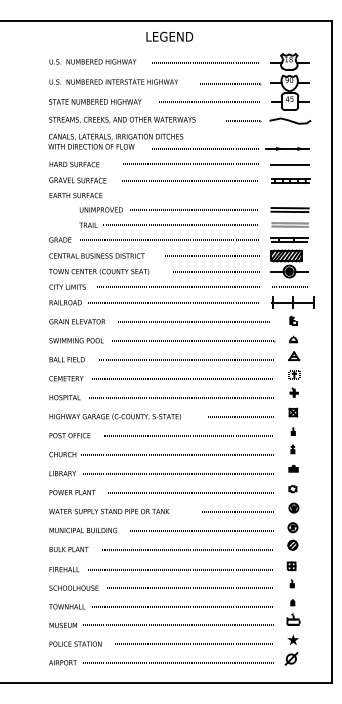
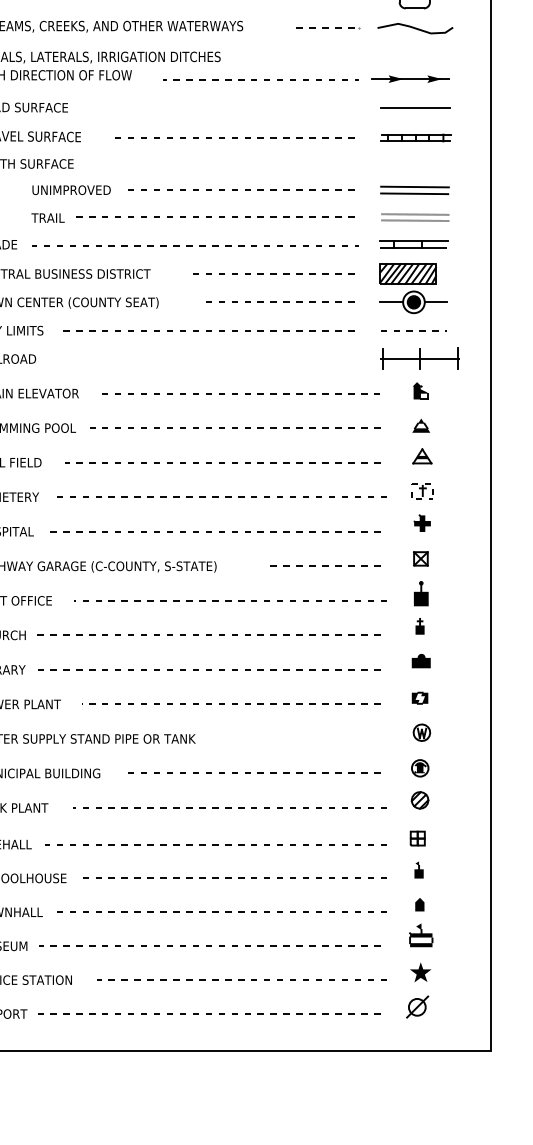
line: (189, 164) -> (231, 107), removed
line: (173, 302) -> (202, 358), removed
part: (292, 431) -> (419, 593), size x1.6
line: (237, 511) -> (319, 738), removed

